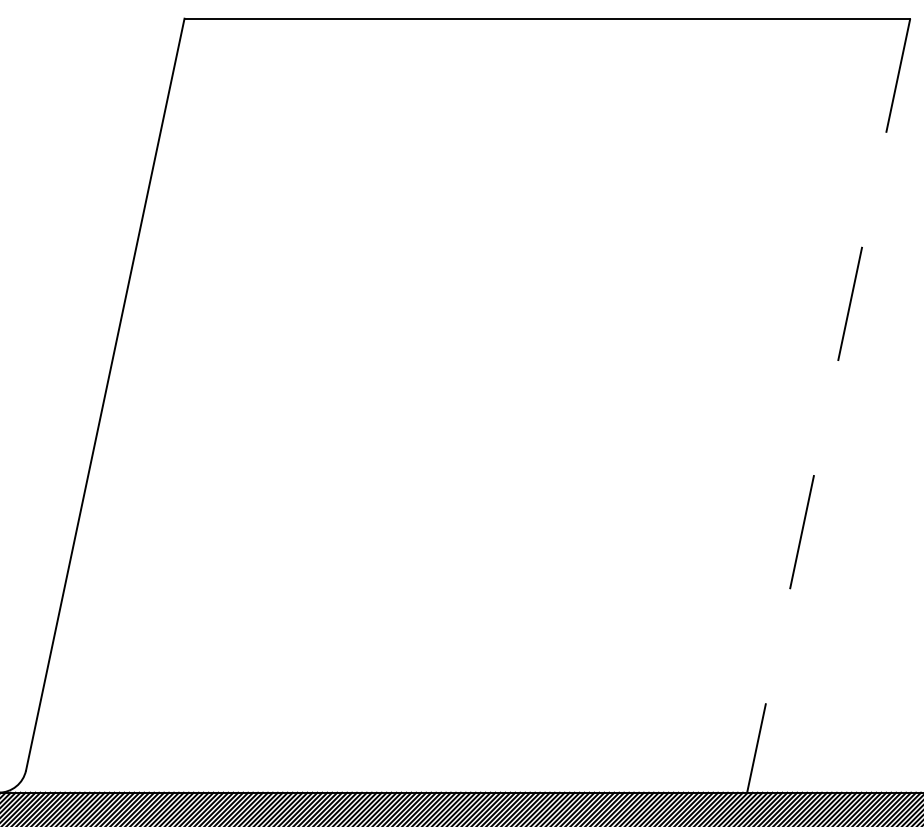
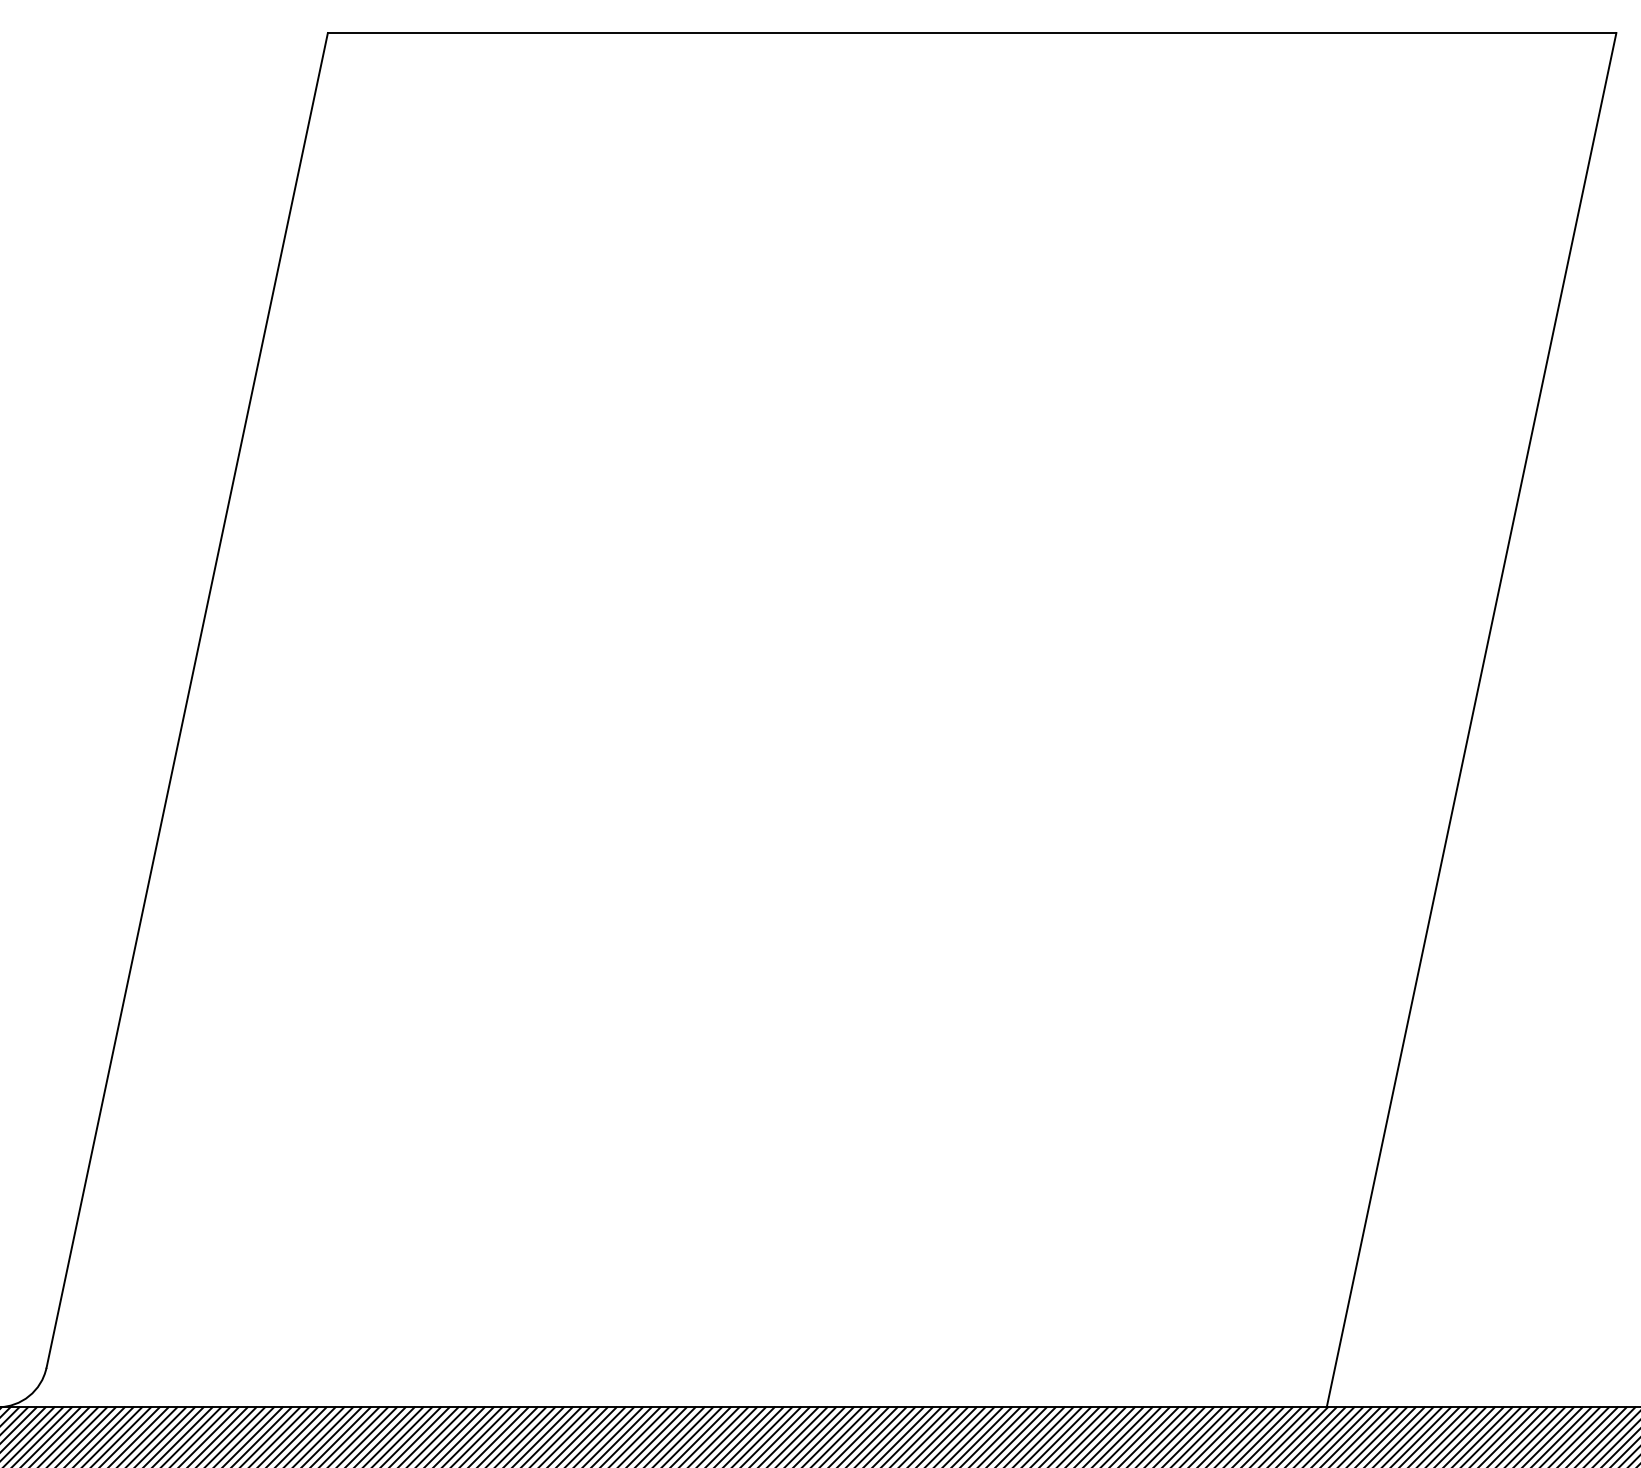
line: (828, 405) -> (1471, 719), dashed -> solid

